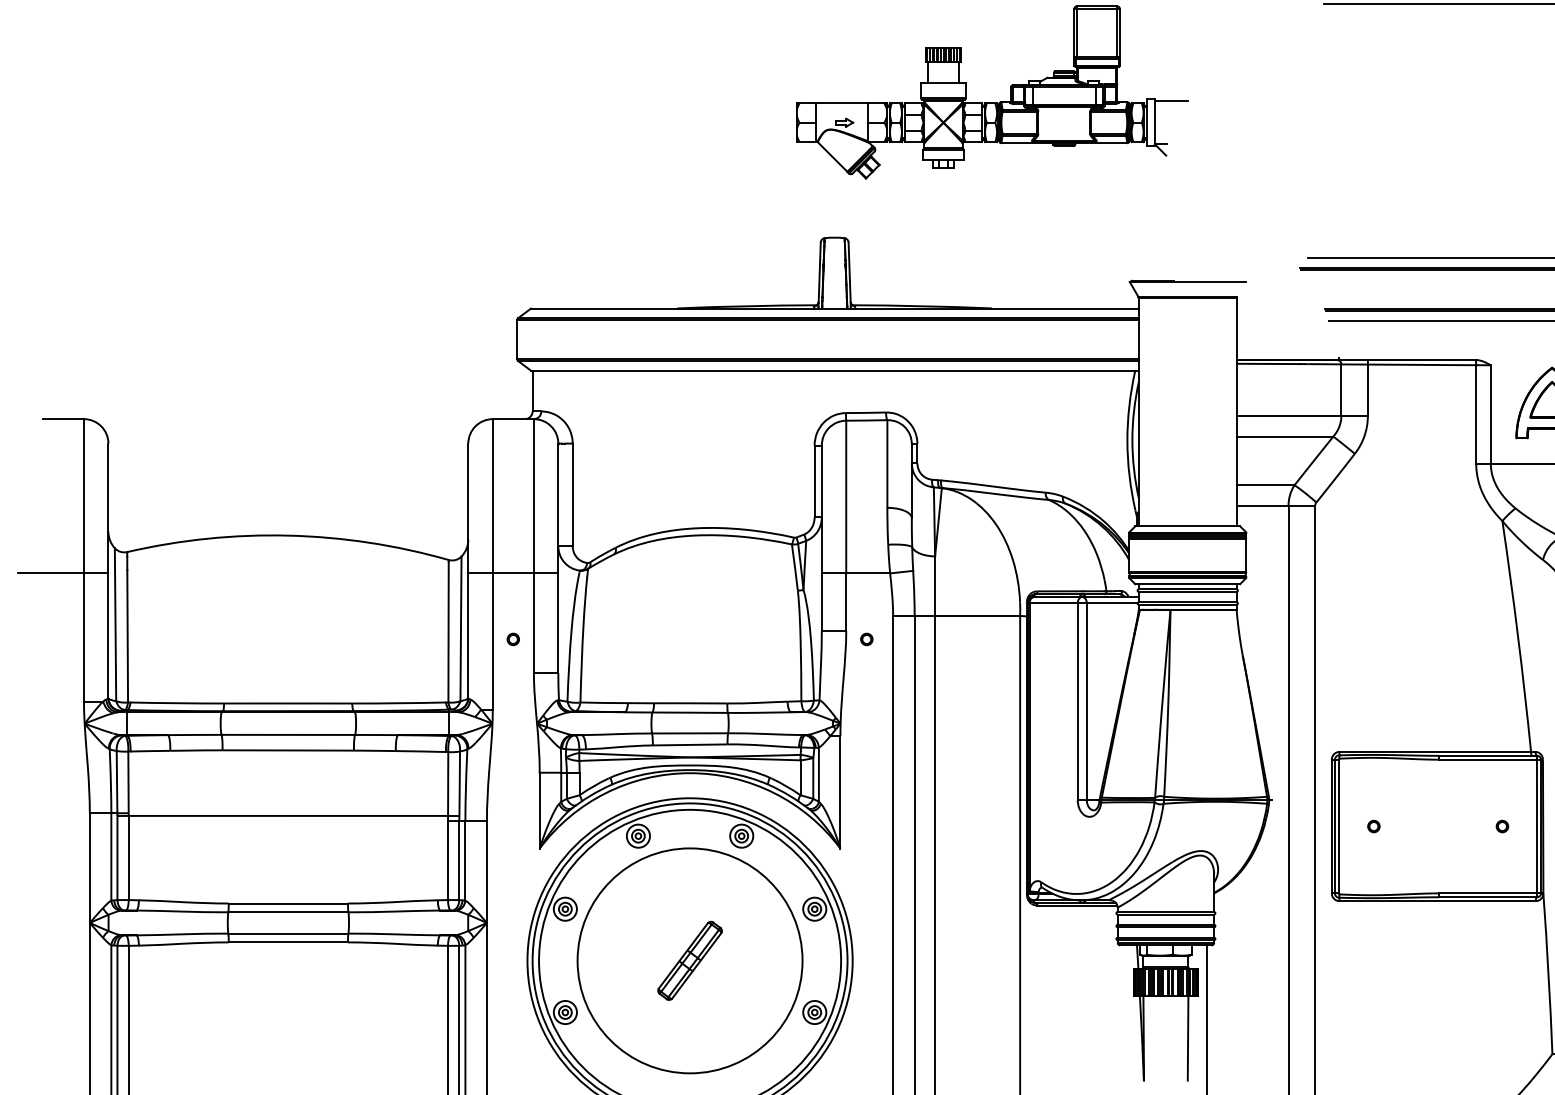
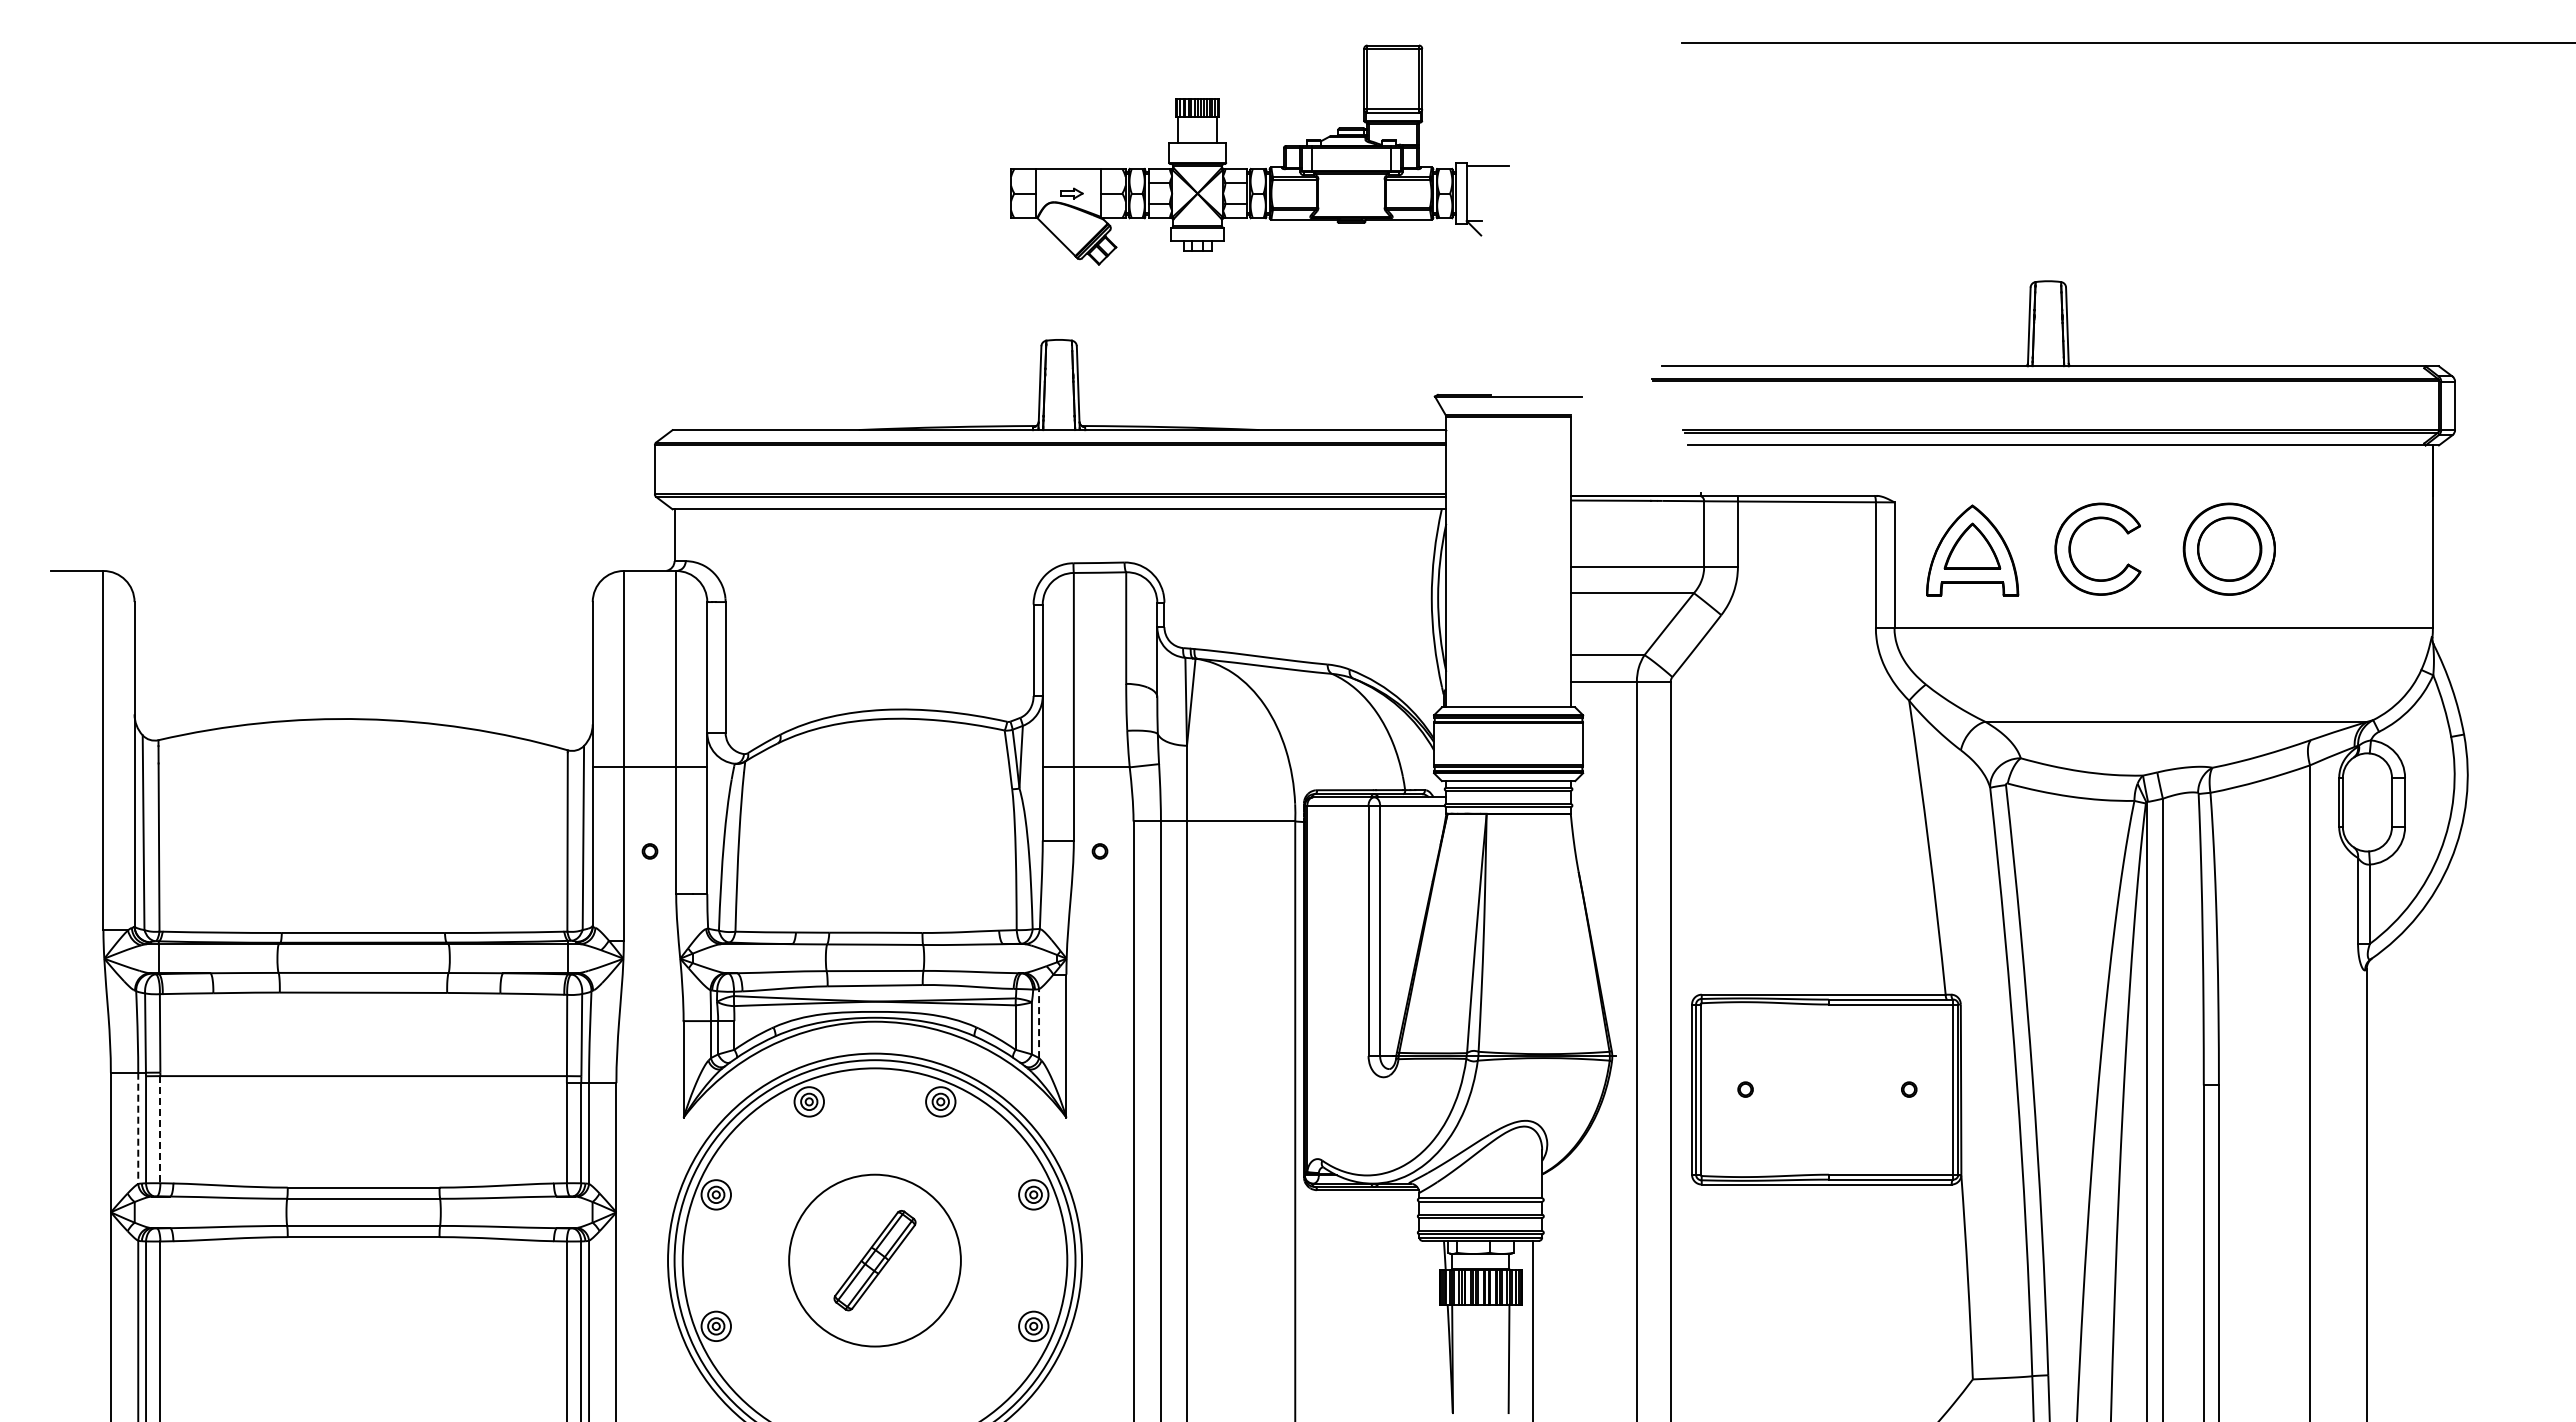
line: (63, 573) -> (77, 767), removed
line: (819, 774) -> (1039, 1023), solid -> dashed
line: (111, 857) -> (138, 1128), solid -> dashed
line: (128, 857) -> (160, 1129), solid -> dashed
circle: (689, 960) -> (874, 1260), size x0.6

